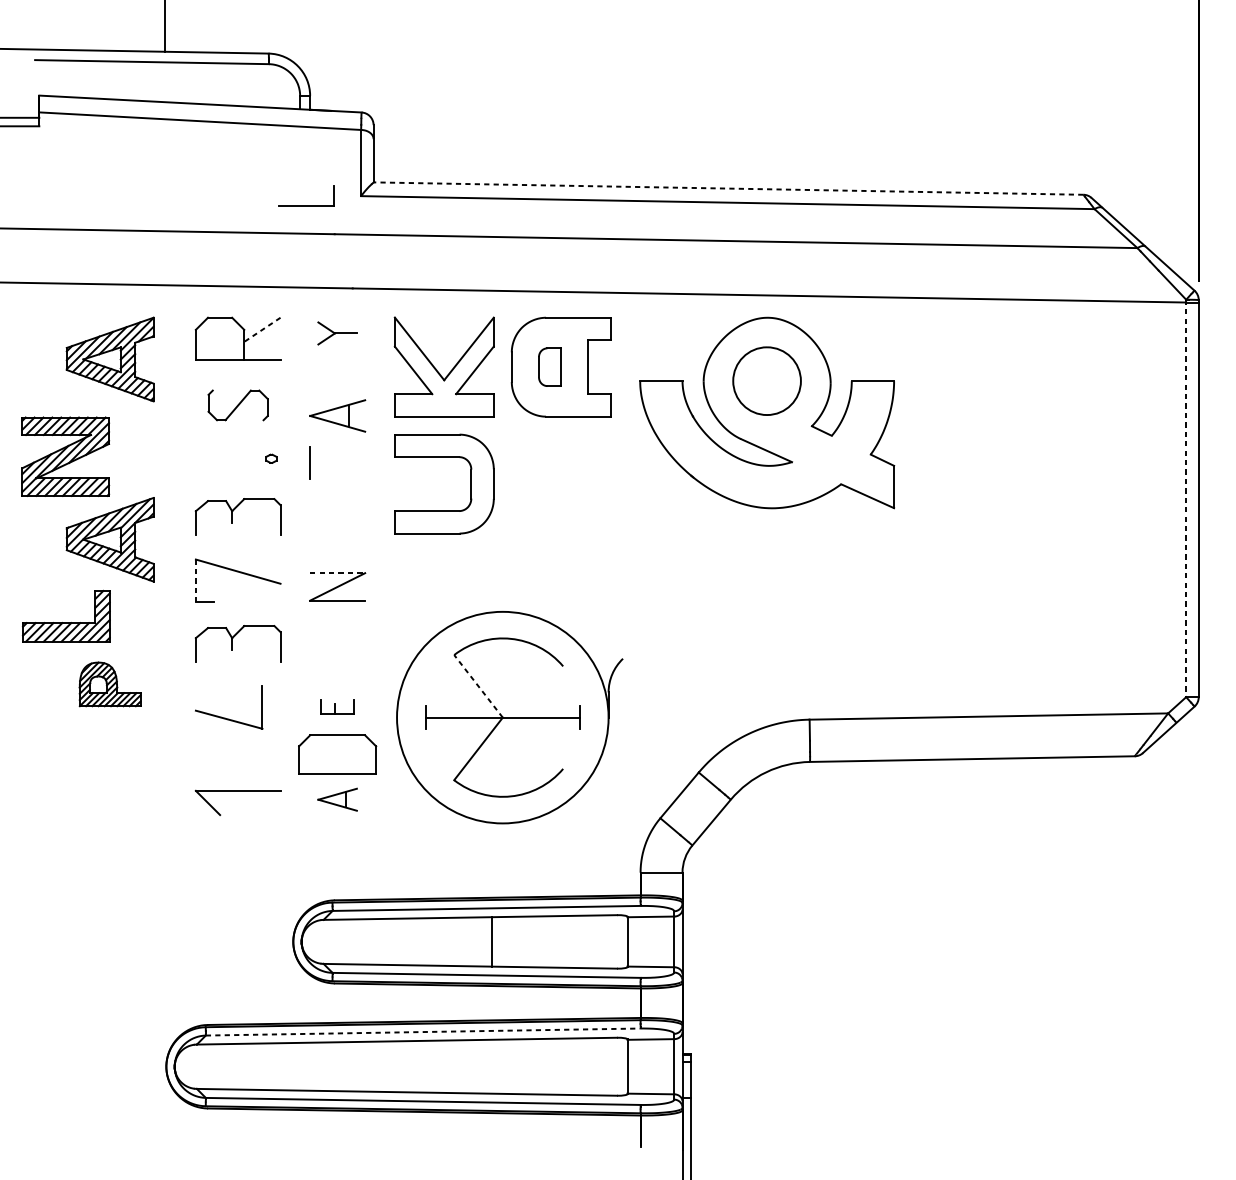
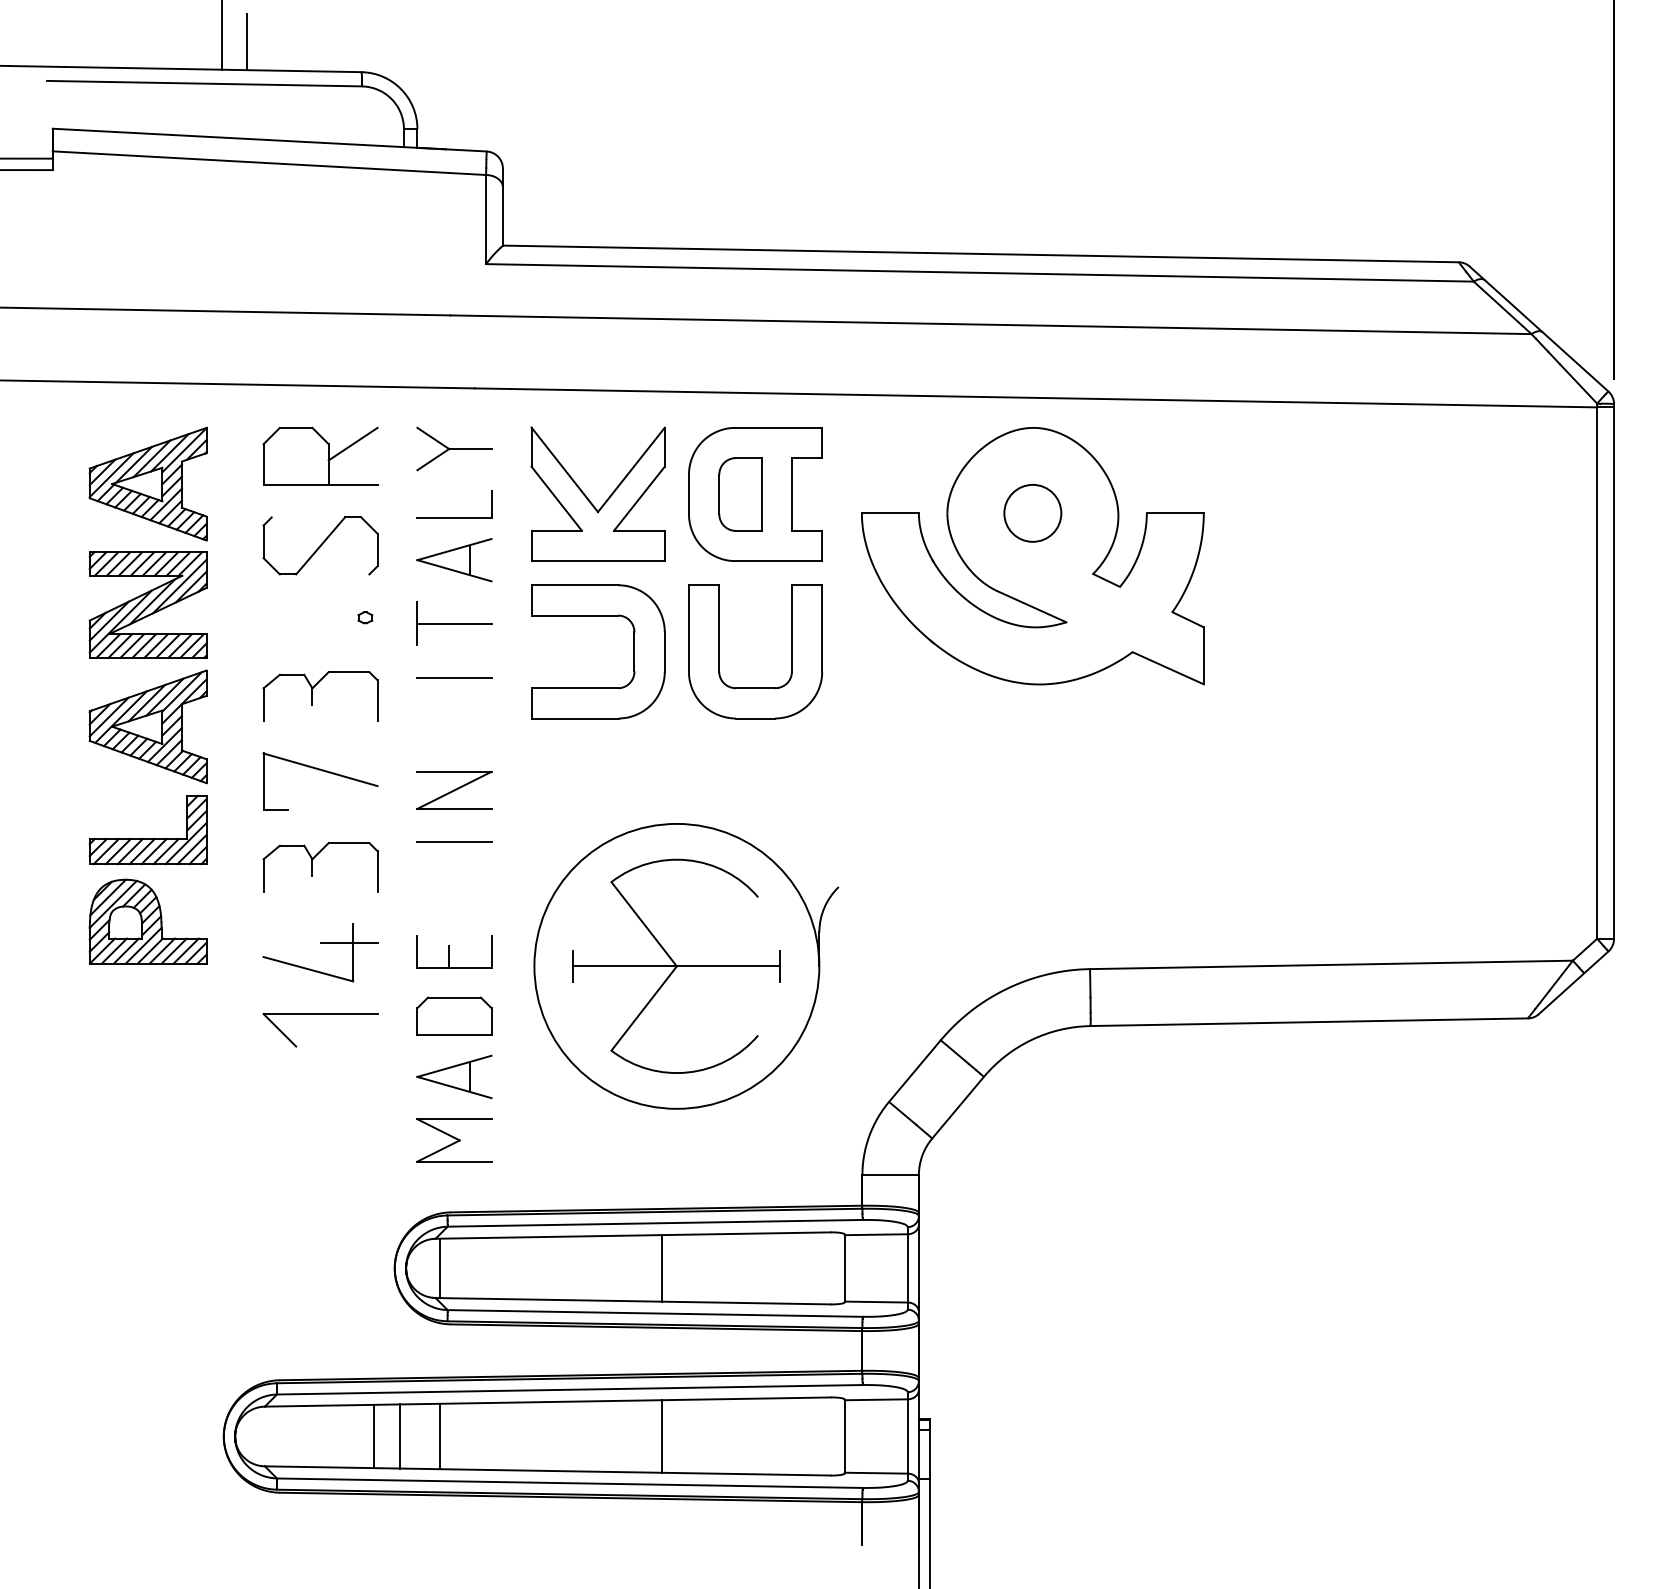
line: (183, 31) -> (246, 42), added
line: (728, 188) -> (980, 253), dashed -> solid
part: (306, 205) -> (454, 517), moved
line: (261, 330) -> (352, 444), dashed -> solid
part: (337, 333) -> (454, 448), size x1.43
part: (550, 367) -> (740, 494), size x1.43
part: (766, 381) -> (1032, 513), size x0.62
part: (238, 405) -> (320, 545), size x1.43
part: (65, 456) -> (147, 604), moved
line: (337, 463) -> (454, 623), added
part: (534, 483) -> (719, 651), added
line: (1186, 498) -> (1597, 671), dashed -> solid
line: (337, 503) -> (454, 678), added
line: (337, 572) -> (454, 771), dashed -> solid
line: (195, 581) -> (263, 782), dashed -> solid
part: (65, 622) -> (147, 838), moved
line: (337, 625) -> (454, 842), added
part: (109, 684) -> (147, 921), size x1.43
line: (478, 685) -> (643, 923), dashed -> solid
line: (258, 700) -> (348, 943), added
part: (337, 706) -> (454, 951), size x1.67
part: (337, 754) -> (454, 1015), size x0.71
part: (238, 791) -> (320, 1014), moved
part: (337, 799) -> (454, 1076), size x1.43
part: (337, 846) -> (454, 1140), added
line: (327, 941) -> (440, 1268), added
line: (423, 1031) -> (569, 1389), dashed -> solid
line: (278, 1066) -> (374, 1436), added
line: (297, 1066) -> (400, 1436), added
line: (327, 1066) -> (440, 1436), added
line: (492, 1066) -> (662, 1436), added

